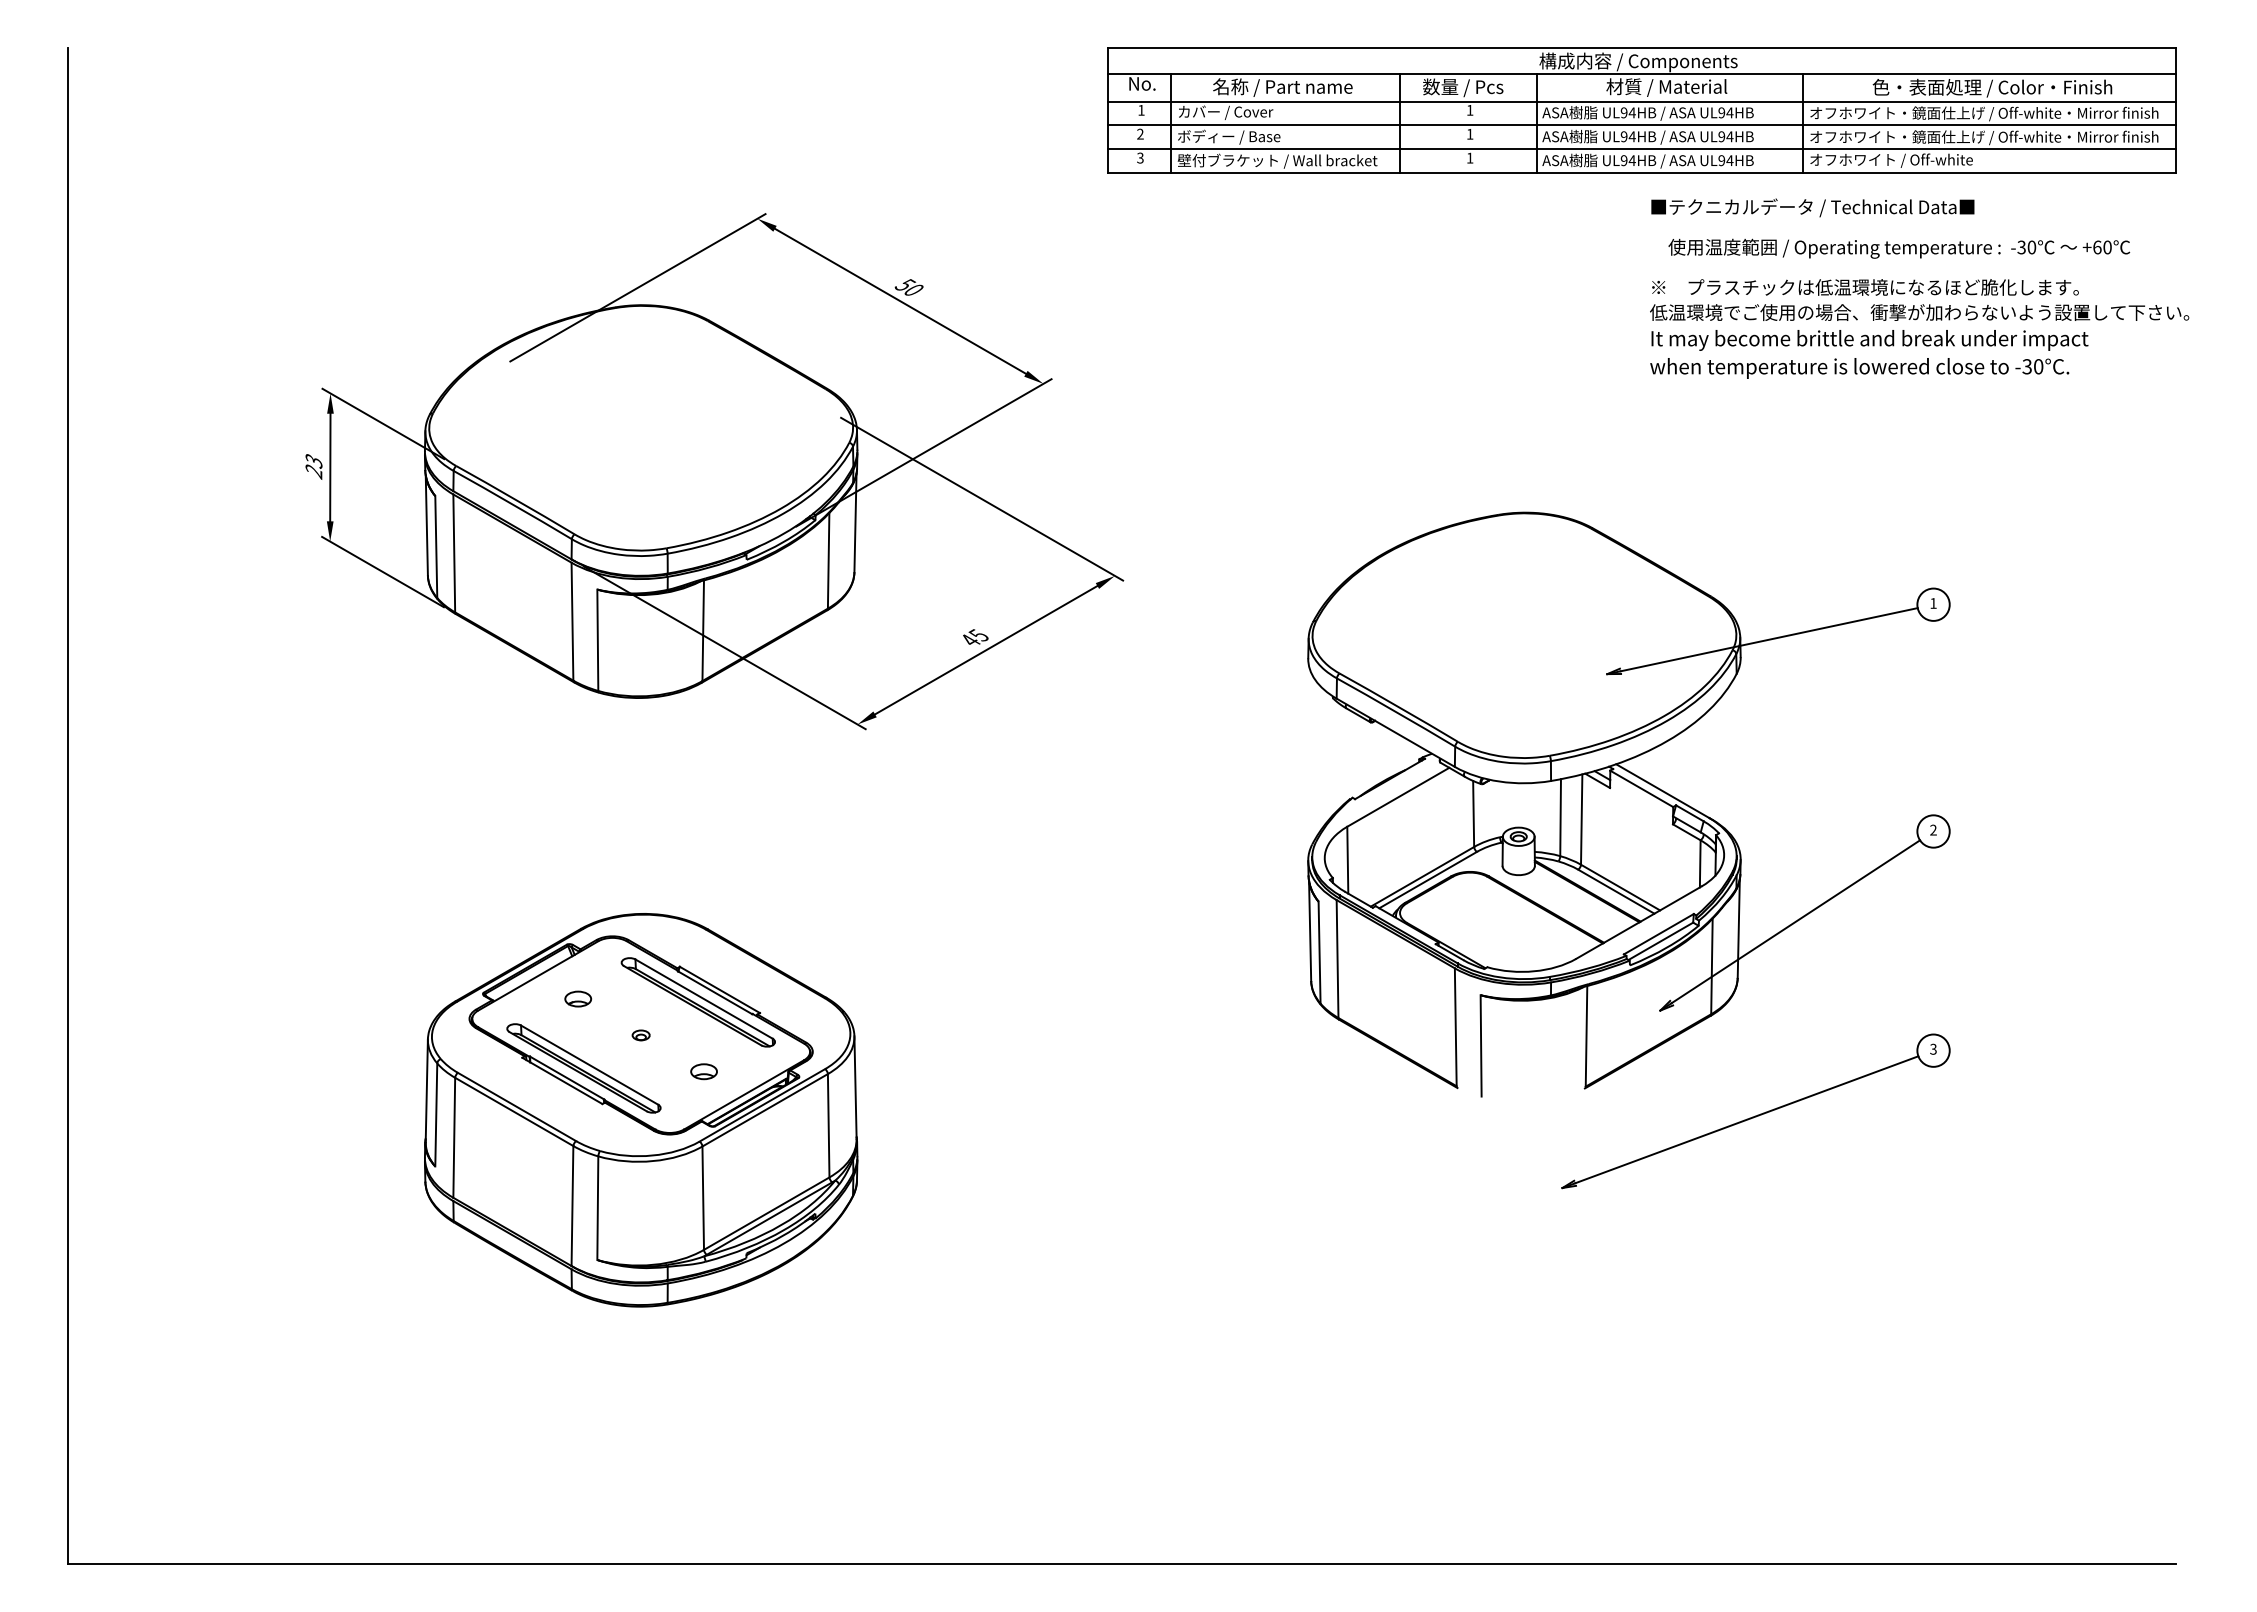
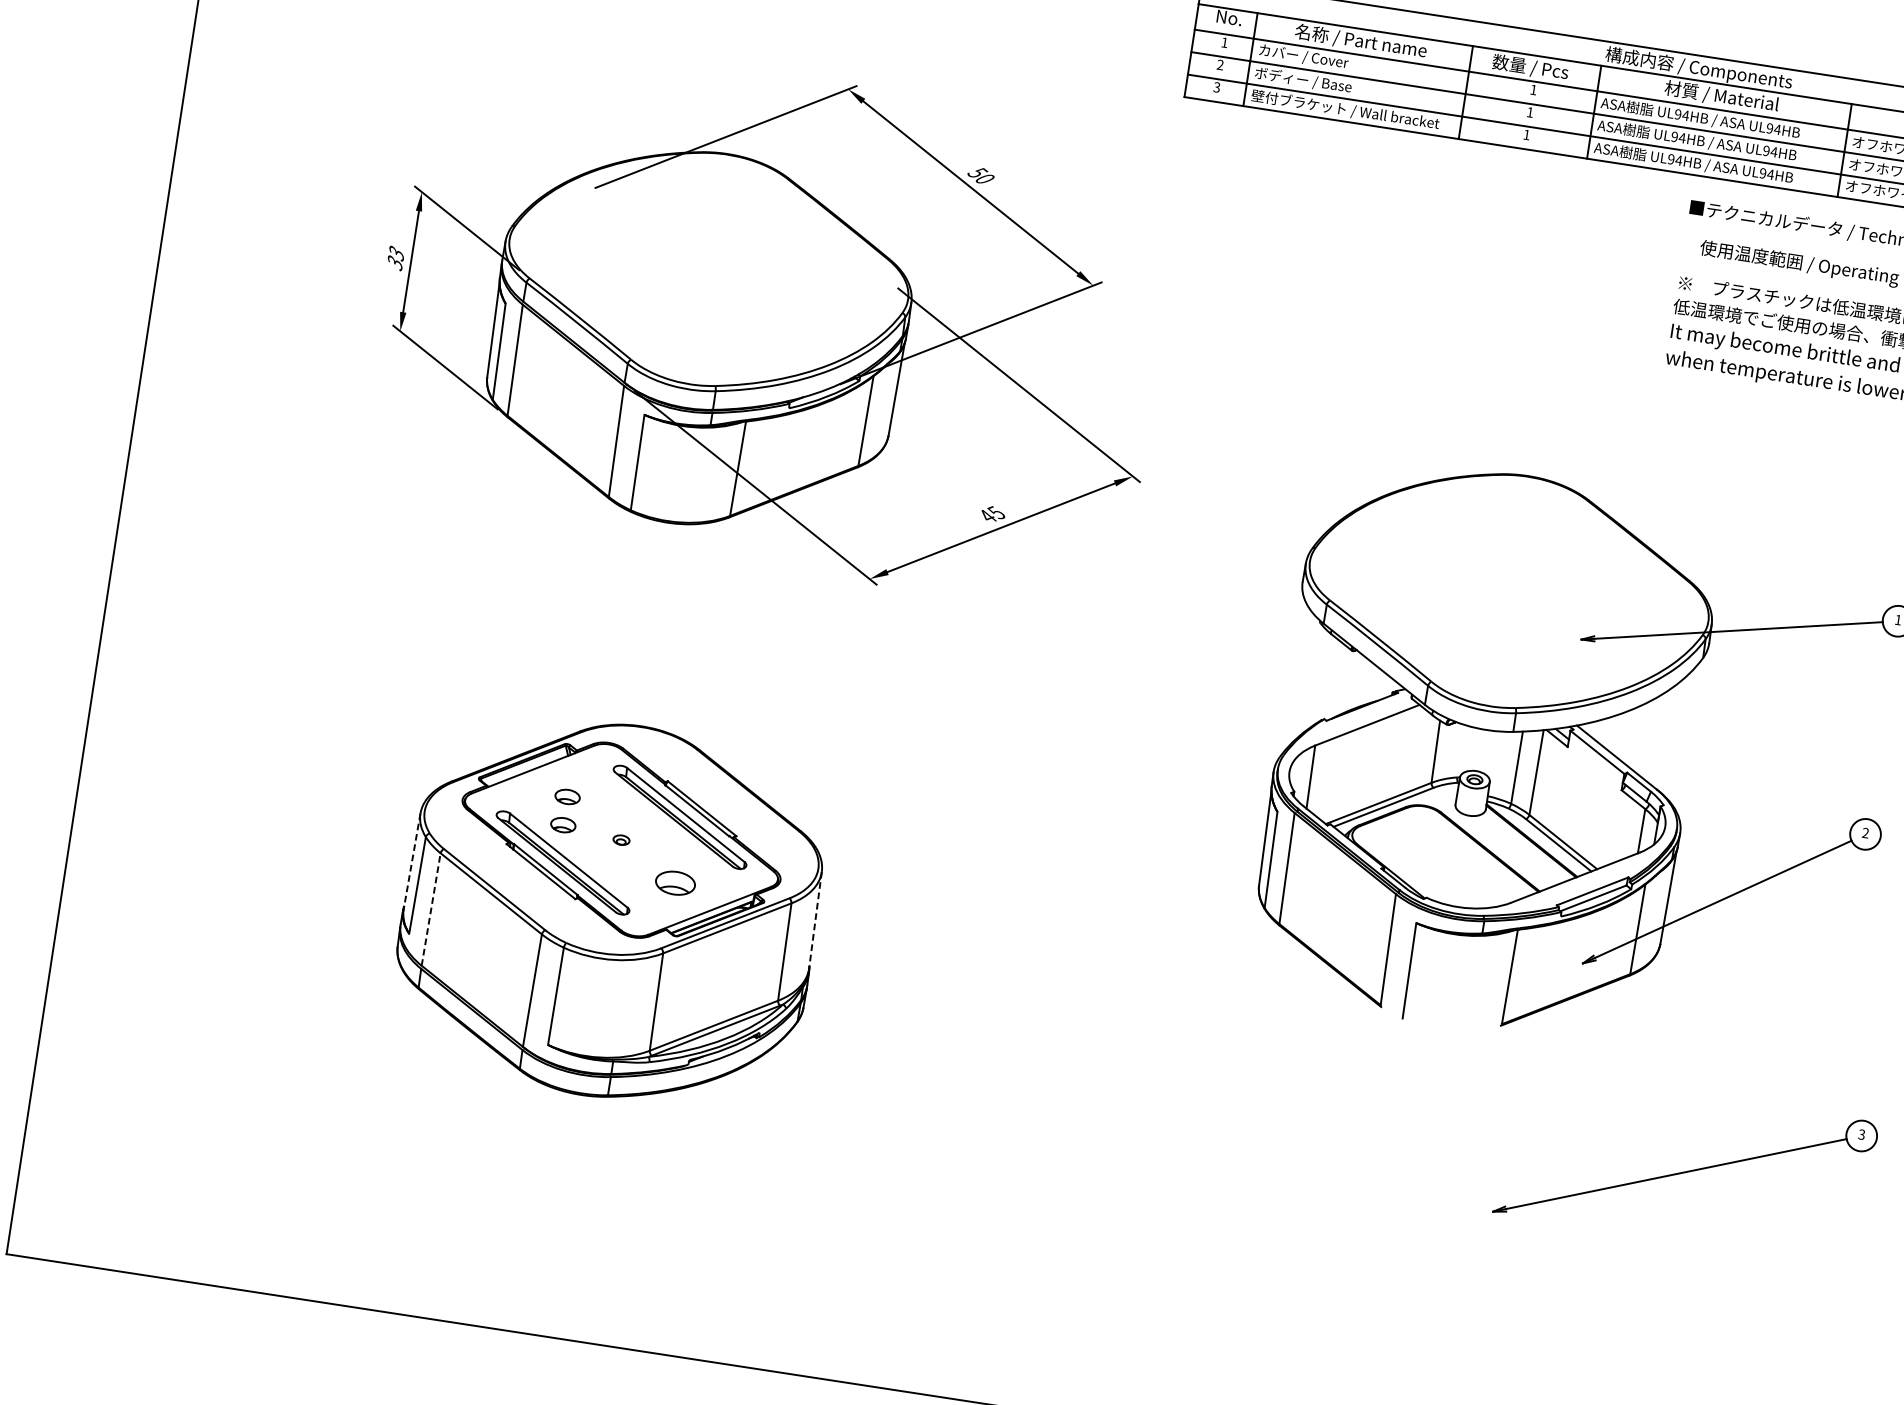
text: (314, 471) -> (395, 263), 23 -> 33
part: (578, 1028) -> (563, 824), added
part: (703, 1071) -> (674, 883), size x1.6
line: (855, 1088) -> (815, 920), solid -> dashed
line: (426, 1091) -> (411, 862), solid -> dashed
part: (1755, 1111) -> (1685, 1167), moved
line: (454, 1137) -> (431, 909), solid -> dashed

